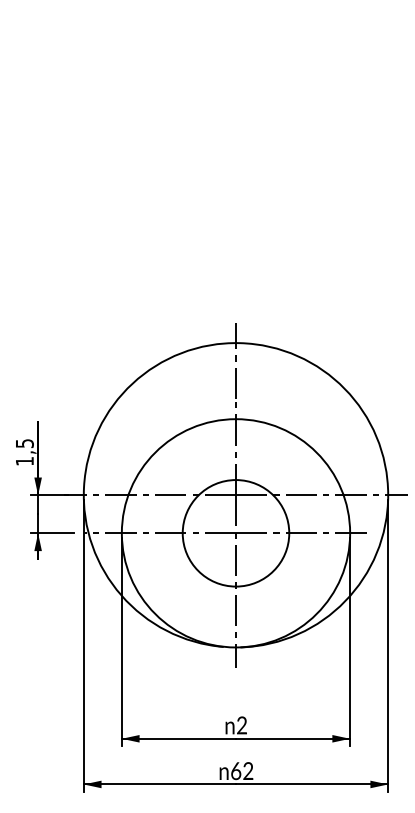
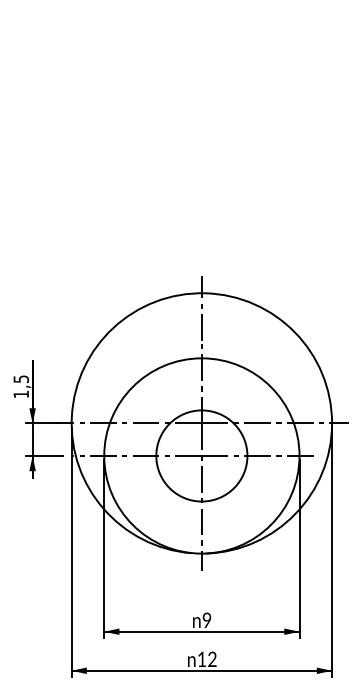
text: (241, 726) -> (206, 621), 2 -> 9
text: (236, 771) -> (202, 659), 62 -> 12

